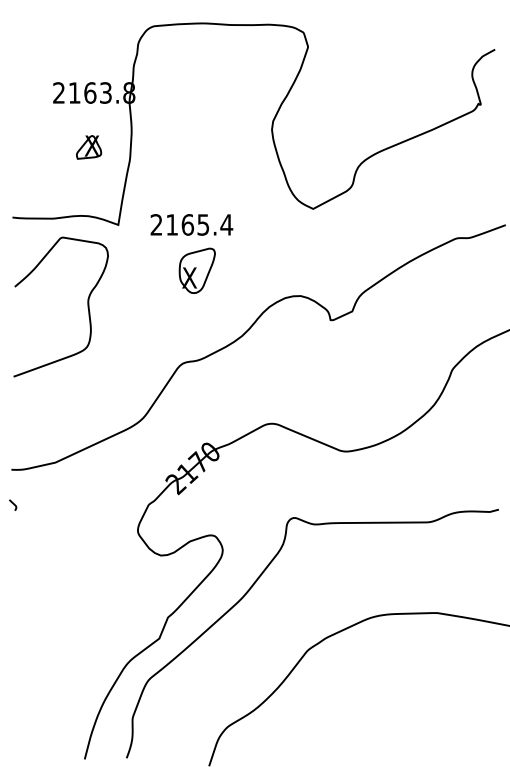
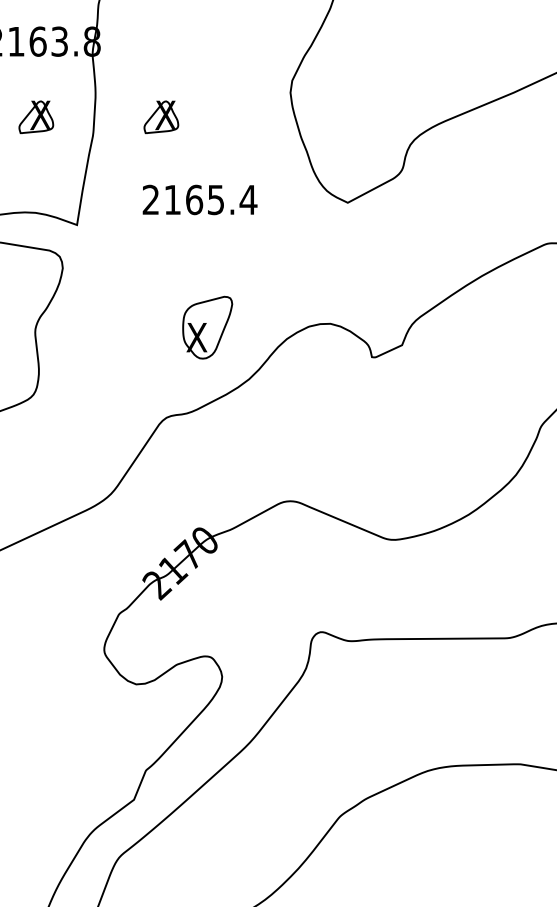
part: (179, 147) -> (162, 117), added
text: (191, 224) -> (199, 199), moved
part: (196, 270) -> (206, 327), moved

